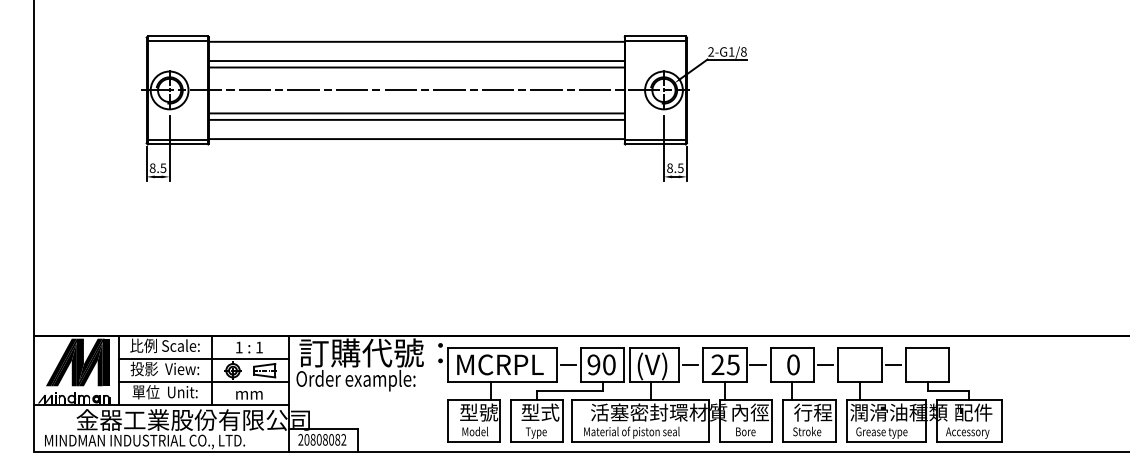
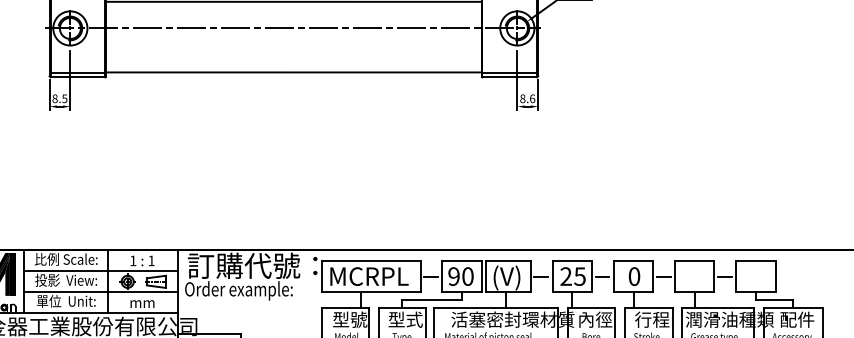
line: (416, 67) -> (293, 7), removed
line: (416, 113) -> (293, 49), removed
line: (416, 119) -> (293, 54), removed
text: (680, 167) -> (532, 98), 8.5 -> 8.6

